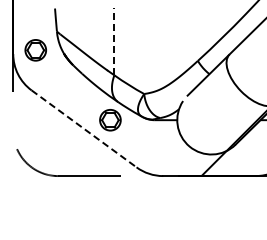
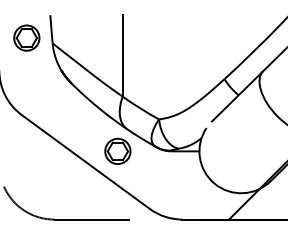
line: (114, 41) -> (122, 55), dashed -> solid
part: (35, 50) -> (26, 38), moved
line: (84, 129) -> (86, 162), dashed -> solid

